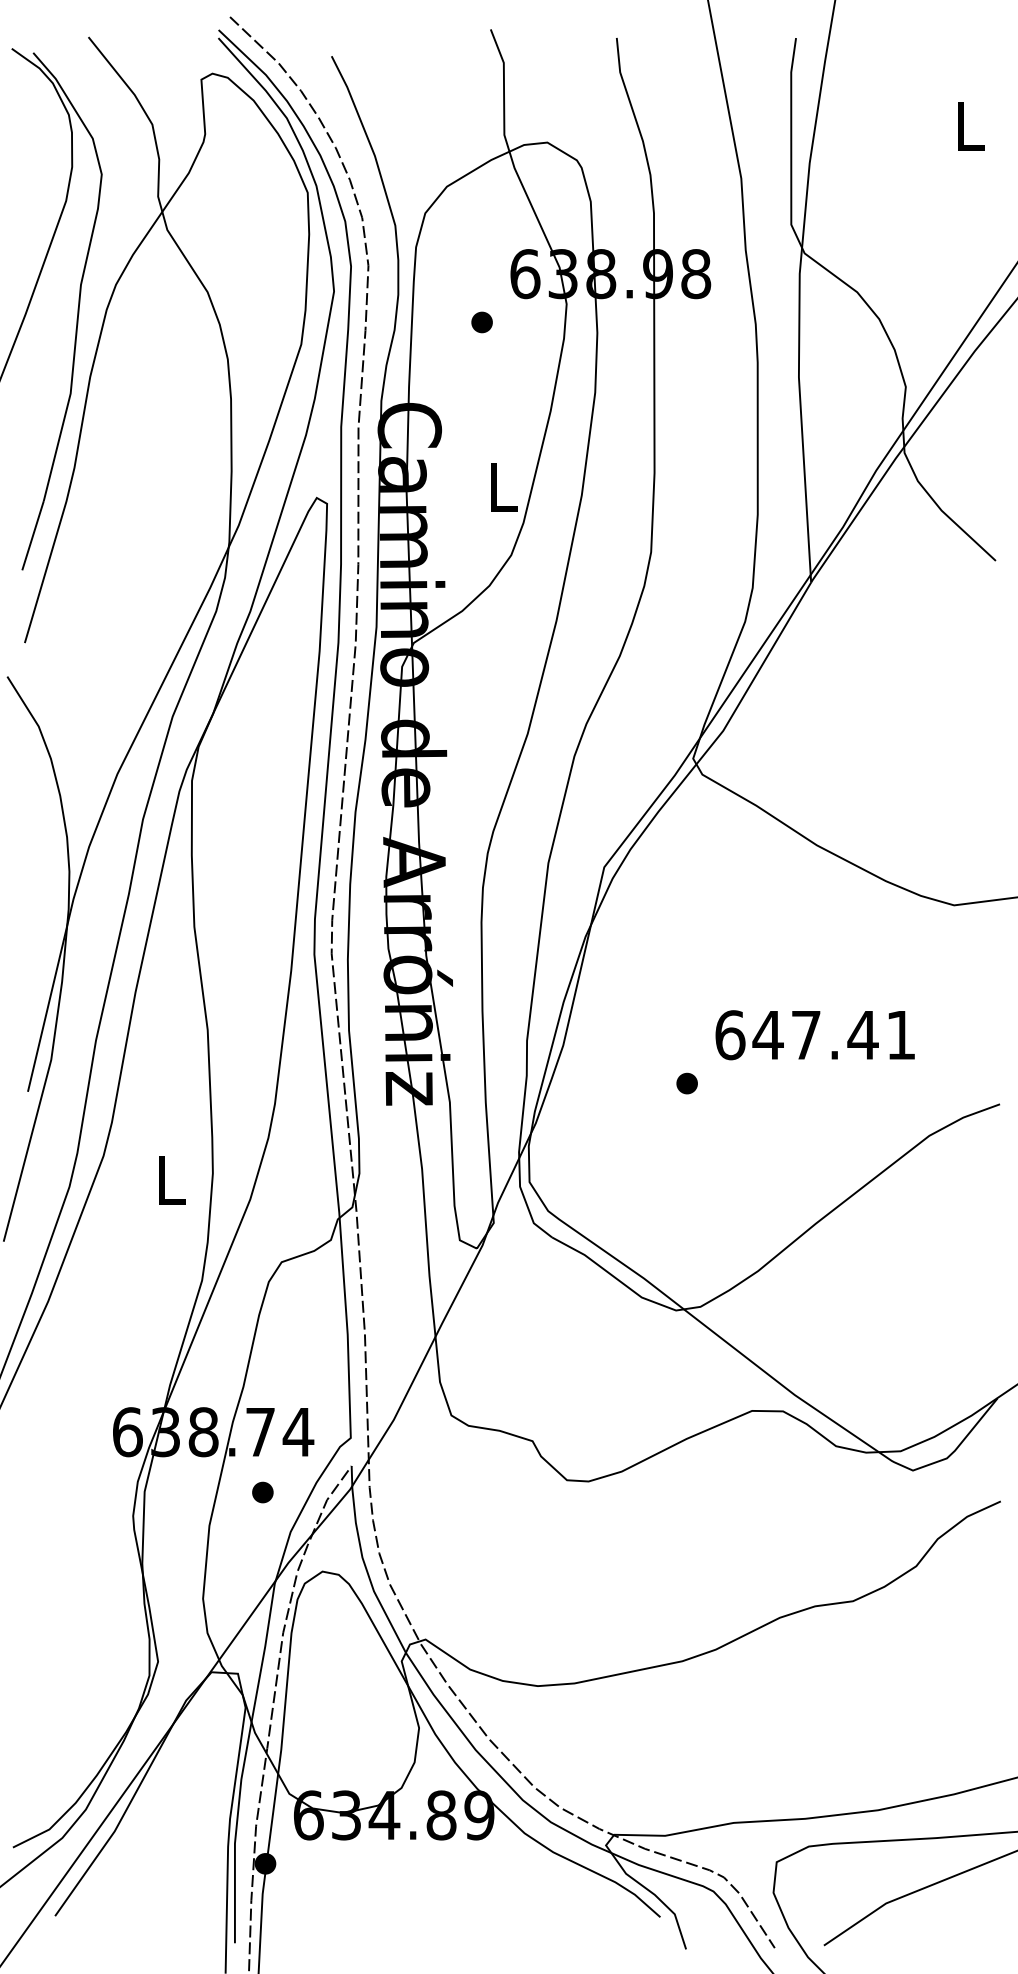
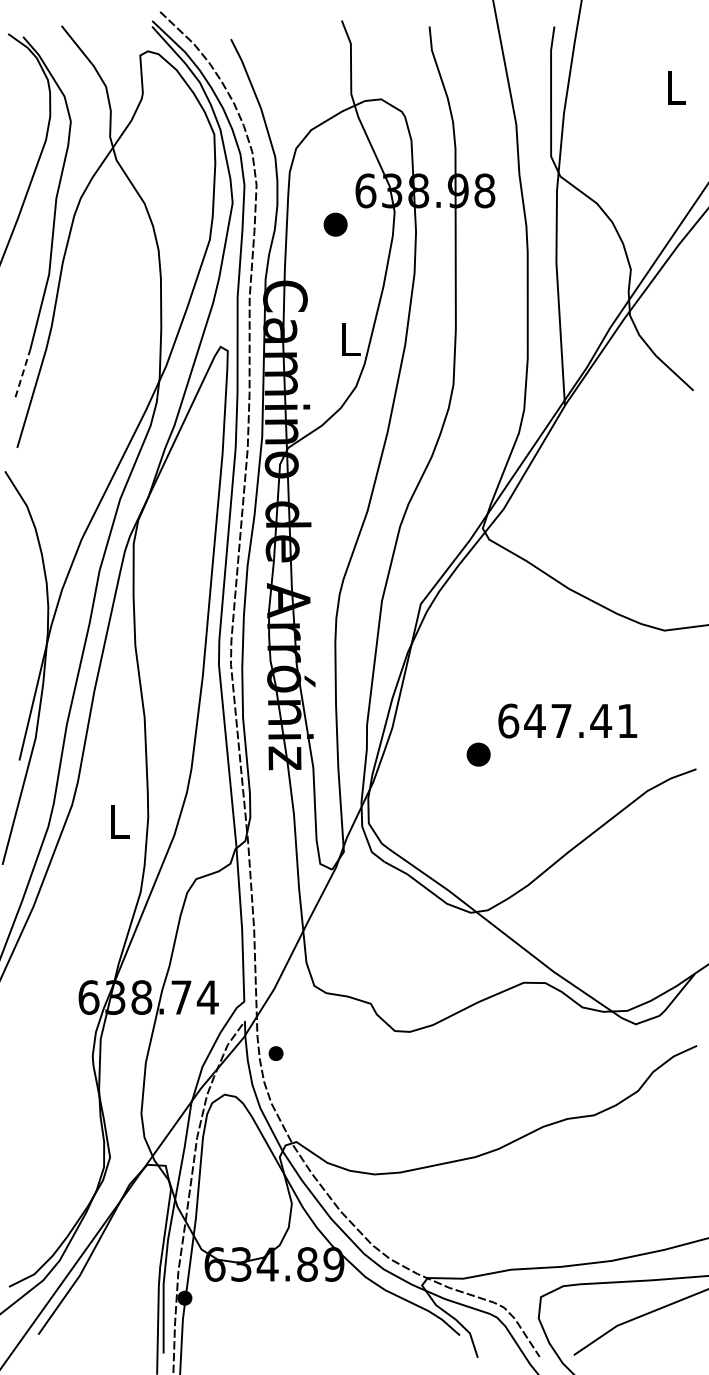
part: (481, 322) -> (335, 224), size x1.6
line: (33, 534) -> (23, 372), solid -> dashed
part: (687, 1083) -> (478, 754), size x1.6
part: (262, 1492) -> (275, 1053), moved

